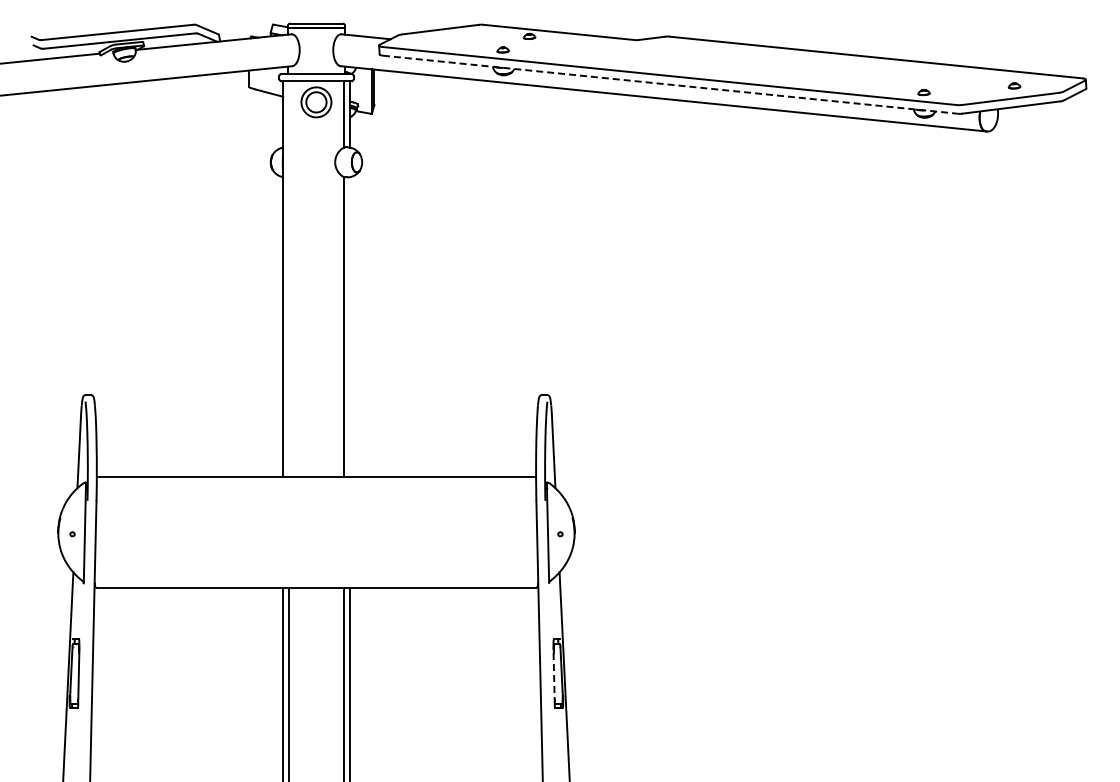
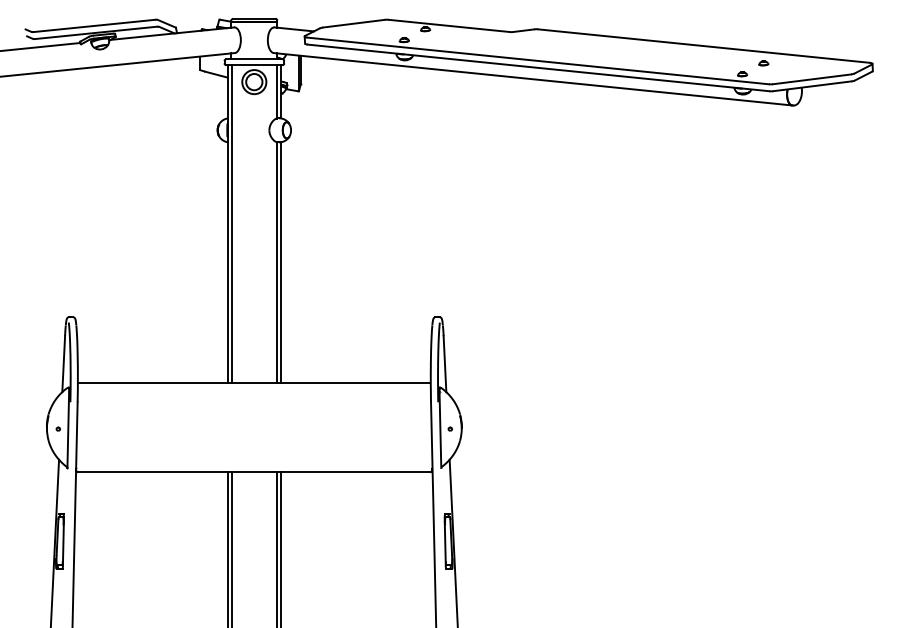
line: (670, 84) -> (538, 67), dashed -> solid
part: (1014, 85) -> (763, 62), moved
line: (288, 278) -> (231, 223), added
line: (349, 326) -> (280, 262), added
line: (554, 677) -> (445, 544), dashed -> solid

